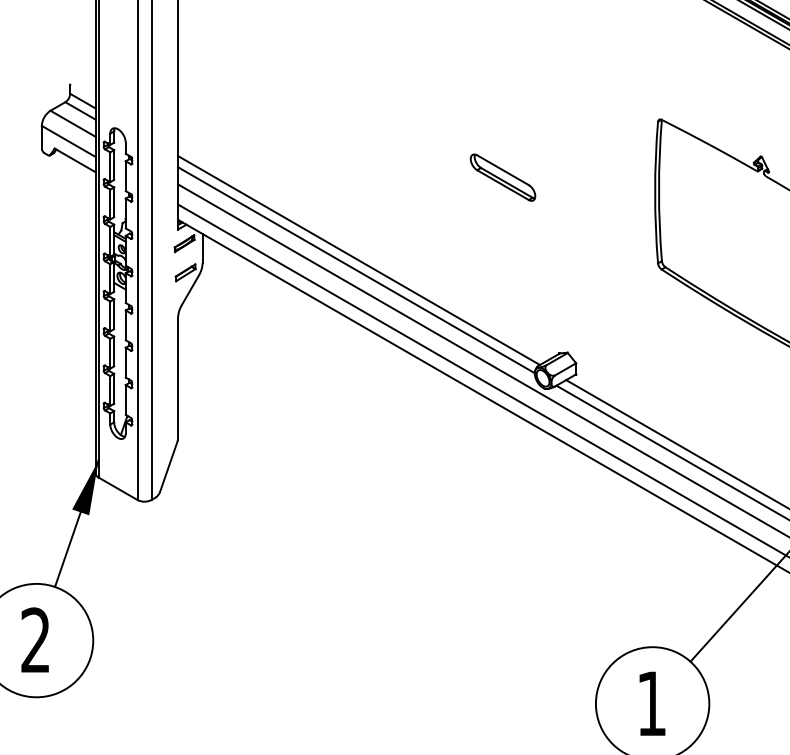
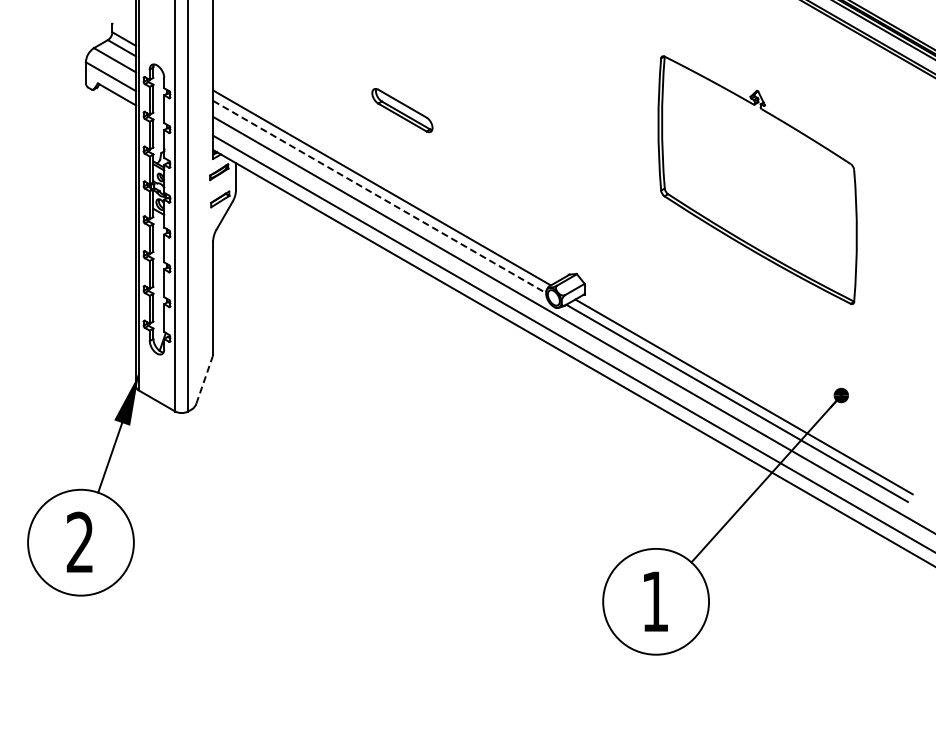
part: (503, 177) -> (402, 110), moved
line: (357, 270) -> (380, 197), solid -> dashed
line: (168, 466) -> (204, 380), solid -> dashed

